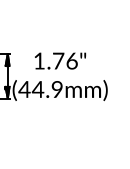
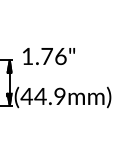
text: (60, 60) -> (49, 55), moved

